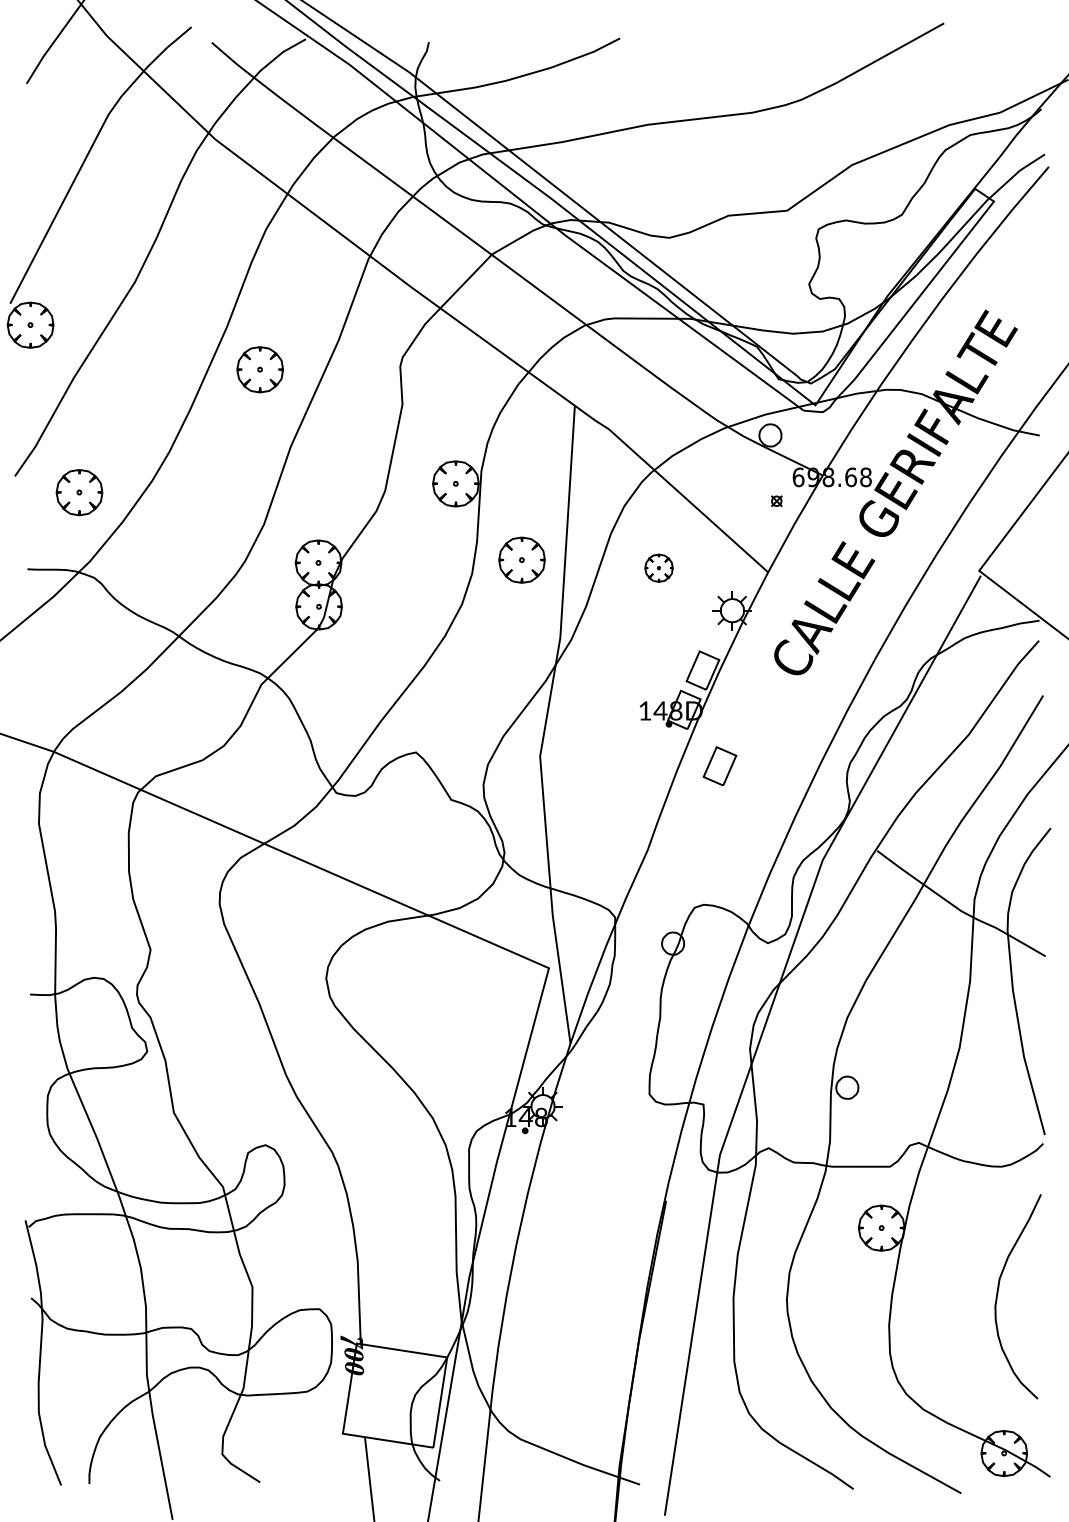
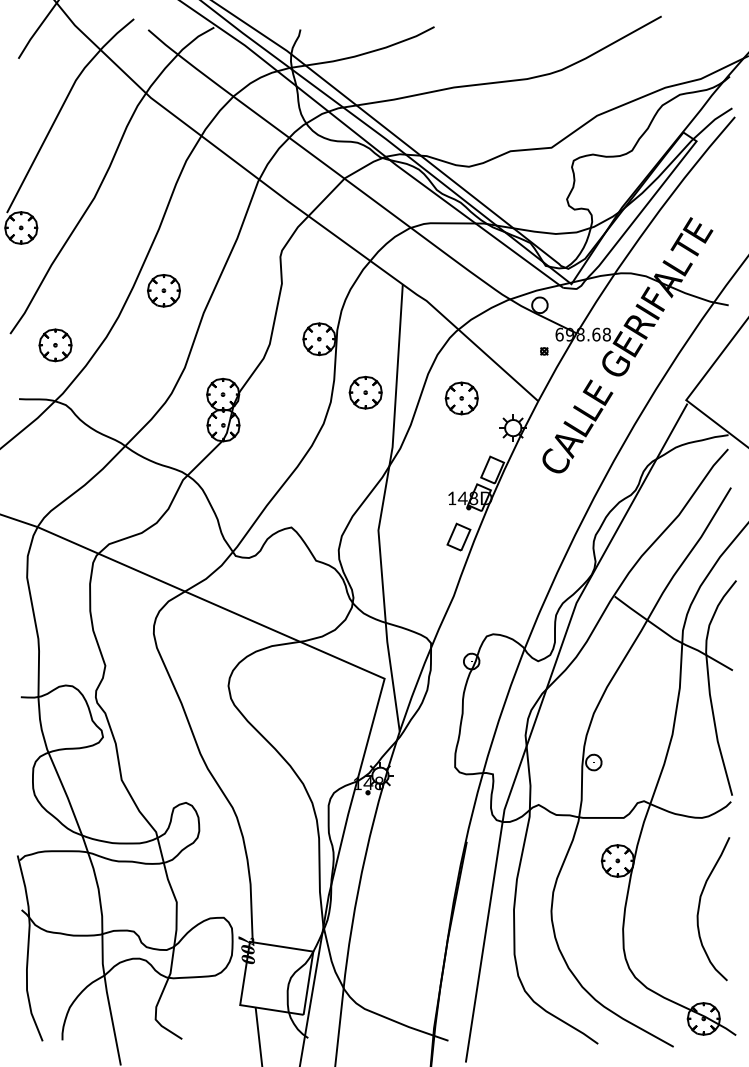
part: (259, 369) -> (163, 290), moved
part: (658, 567) -> (461, 397), size x1.67
part: (719, 766) -> (458, 537), moved

